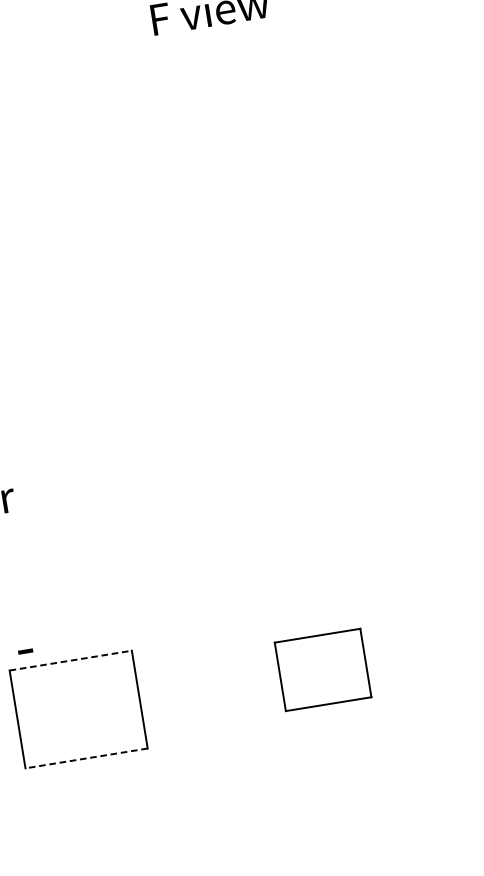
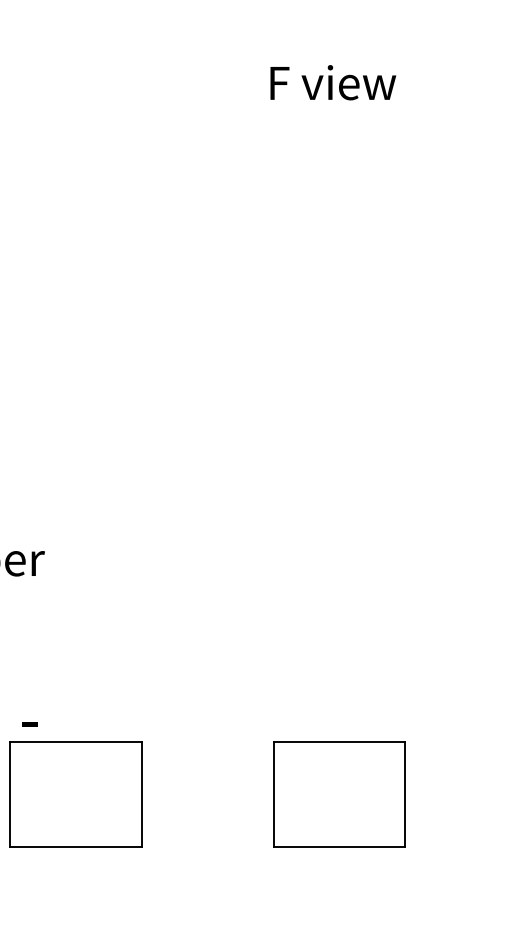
line: (71, 660) -> (76, 741), dashed -> solid
part: (323, 669) -> (339, 794), size x1.43
line: (87, 758) -> (76, 847), dashed -> solid

